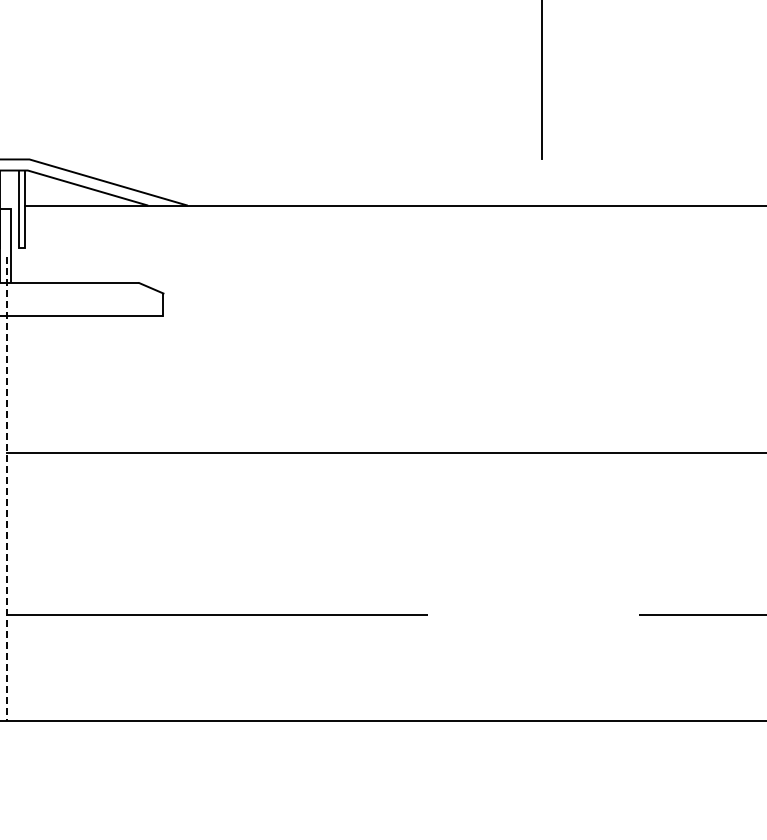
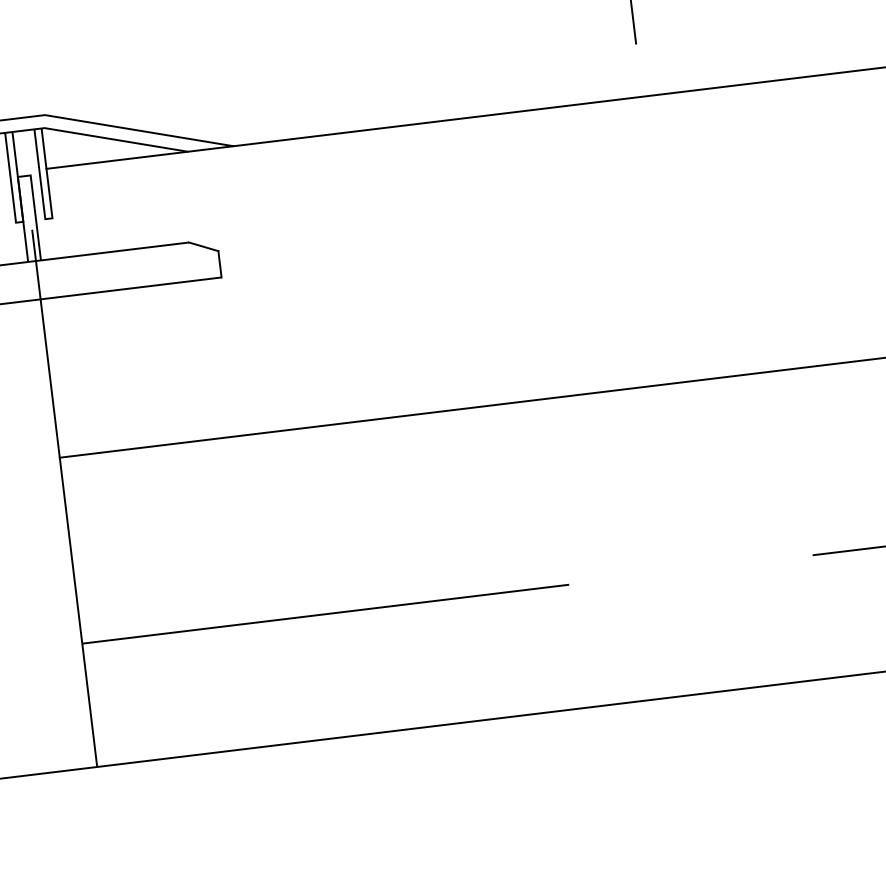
line: (6, 489) -> (64, 499), dashed -> solid

